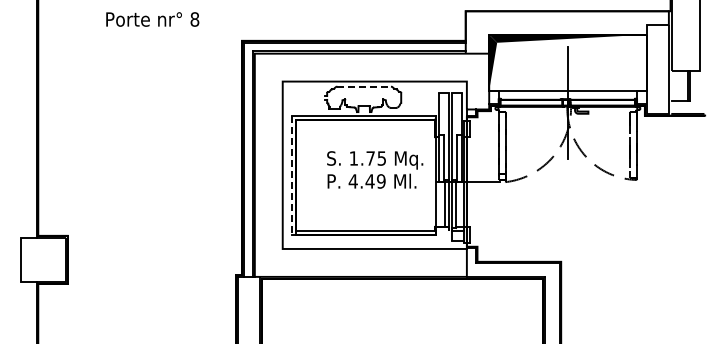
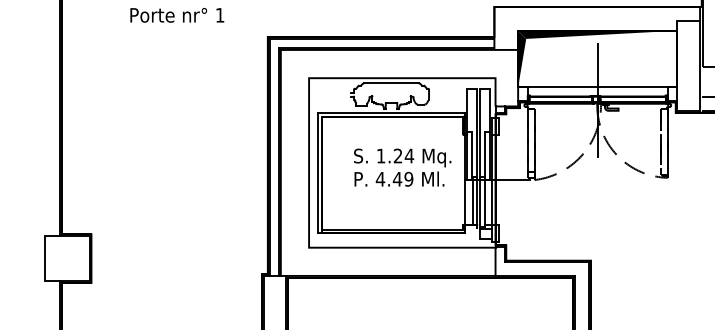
text: (194, 19) -> (219, 15), 8 -> 1
line: (364, 86) -> (391, 83), dashed -> solid
text: (376, 158) -> (404, 156), 1.75 -> 1.24
line: (291, 175) -> (317, 173), dashed -> solid

